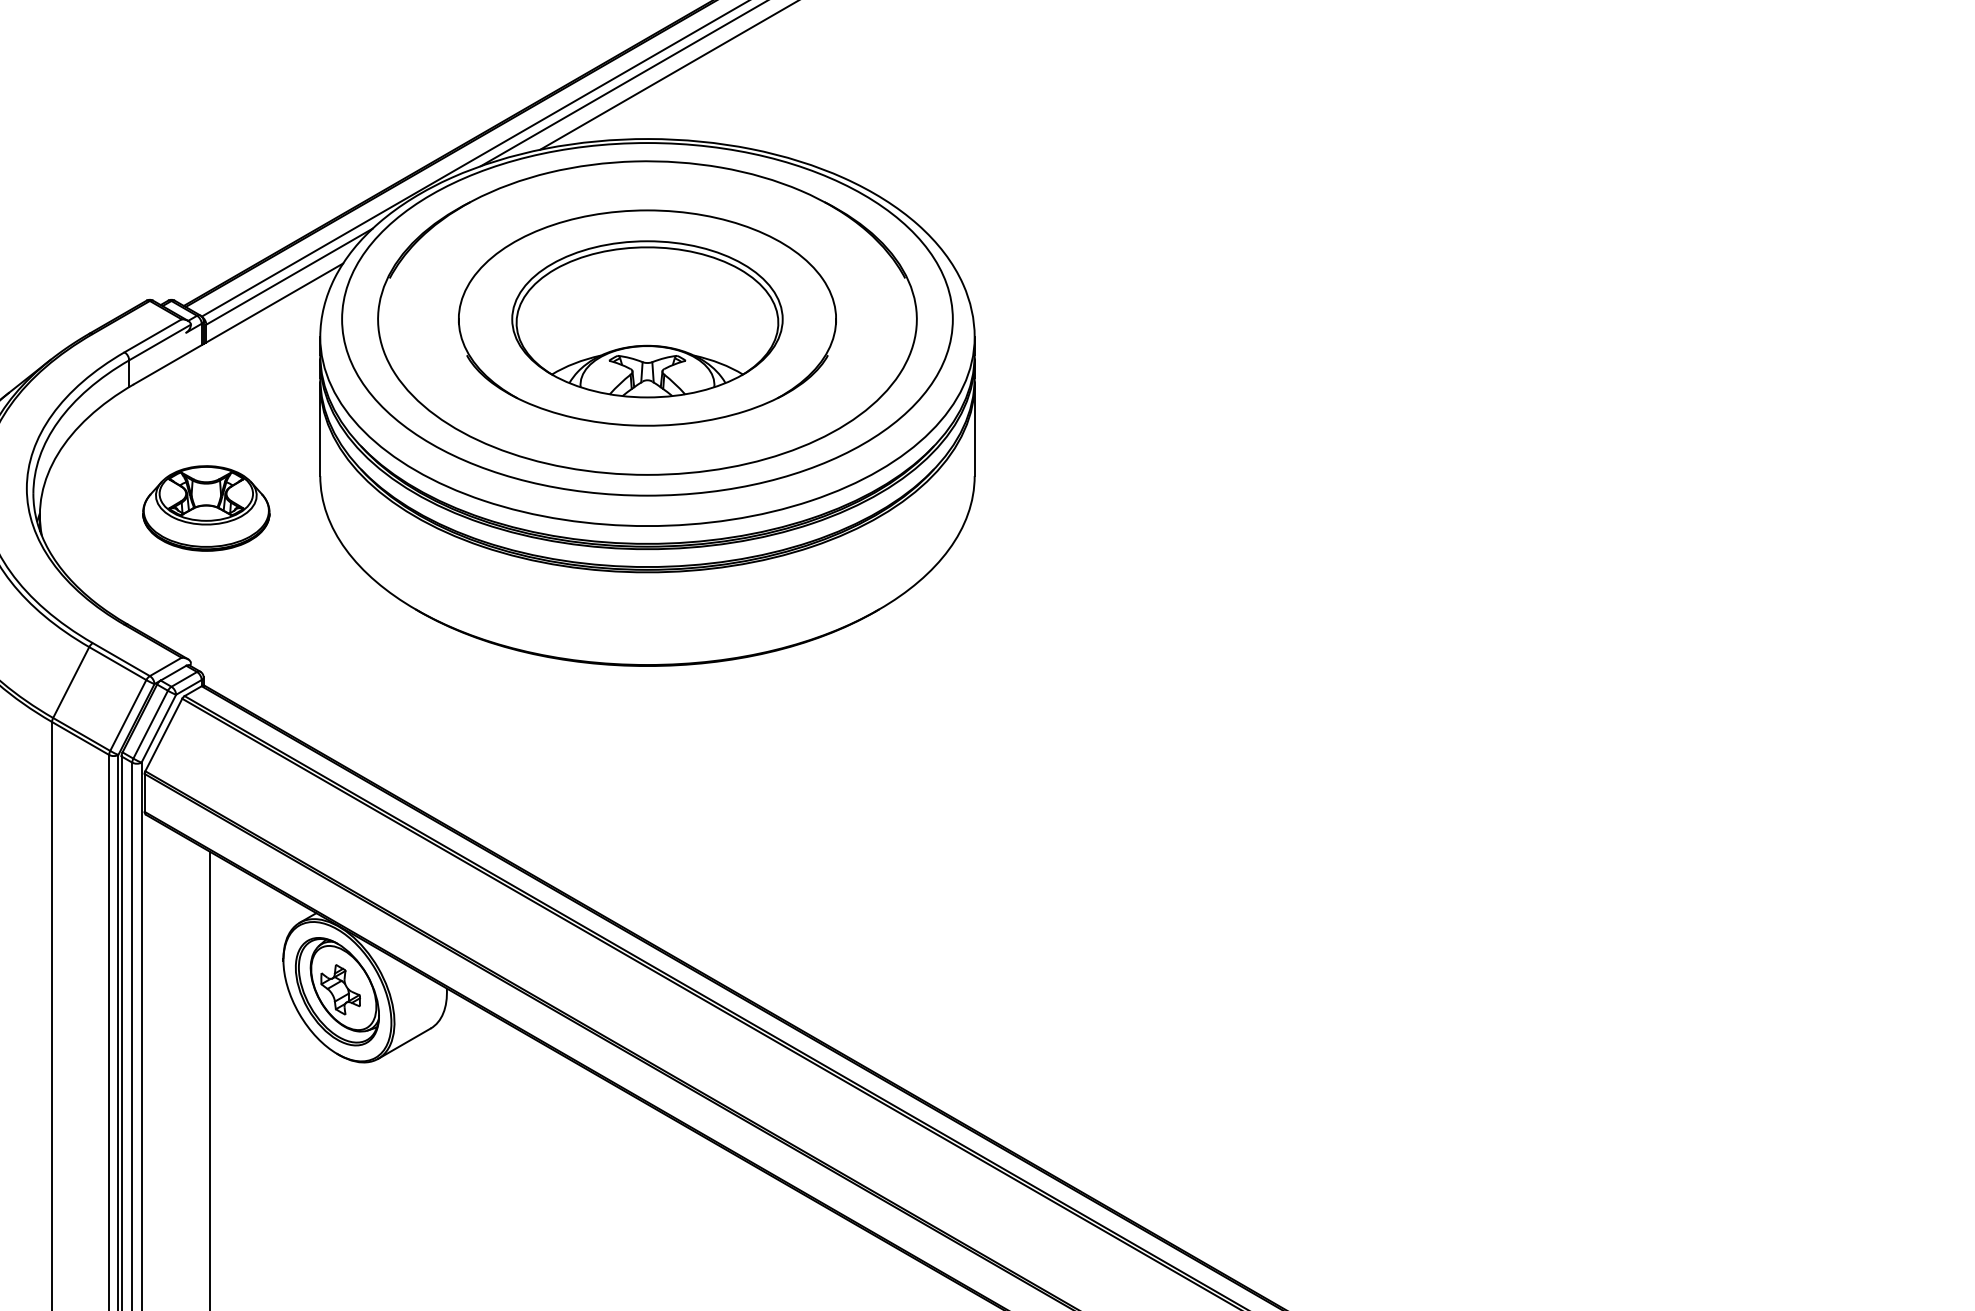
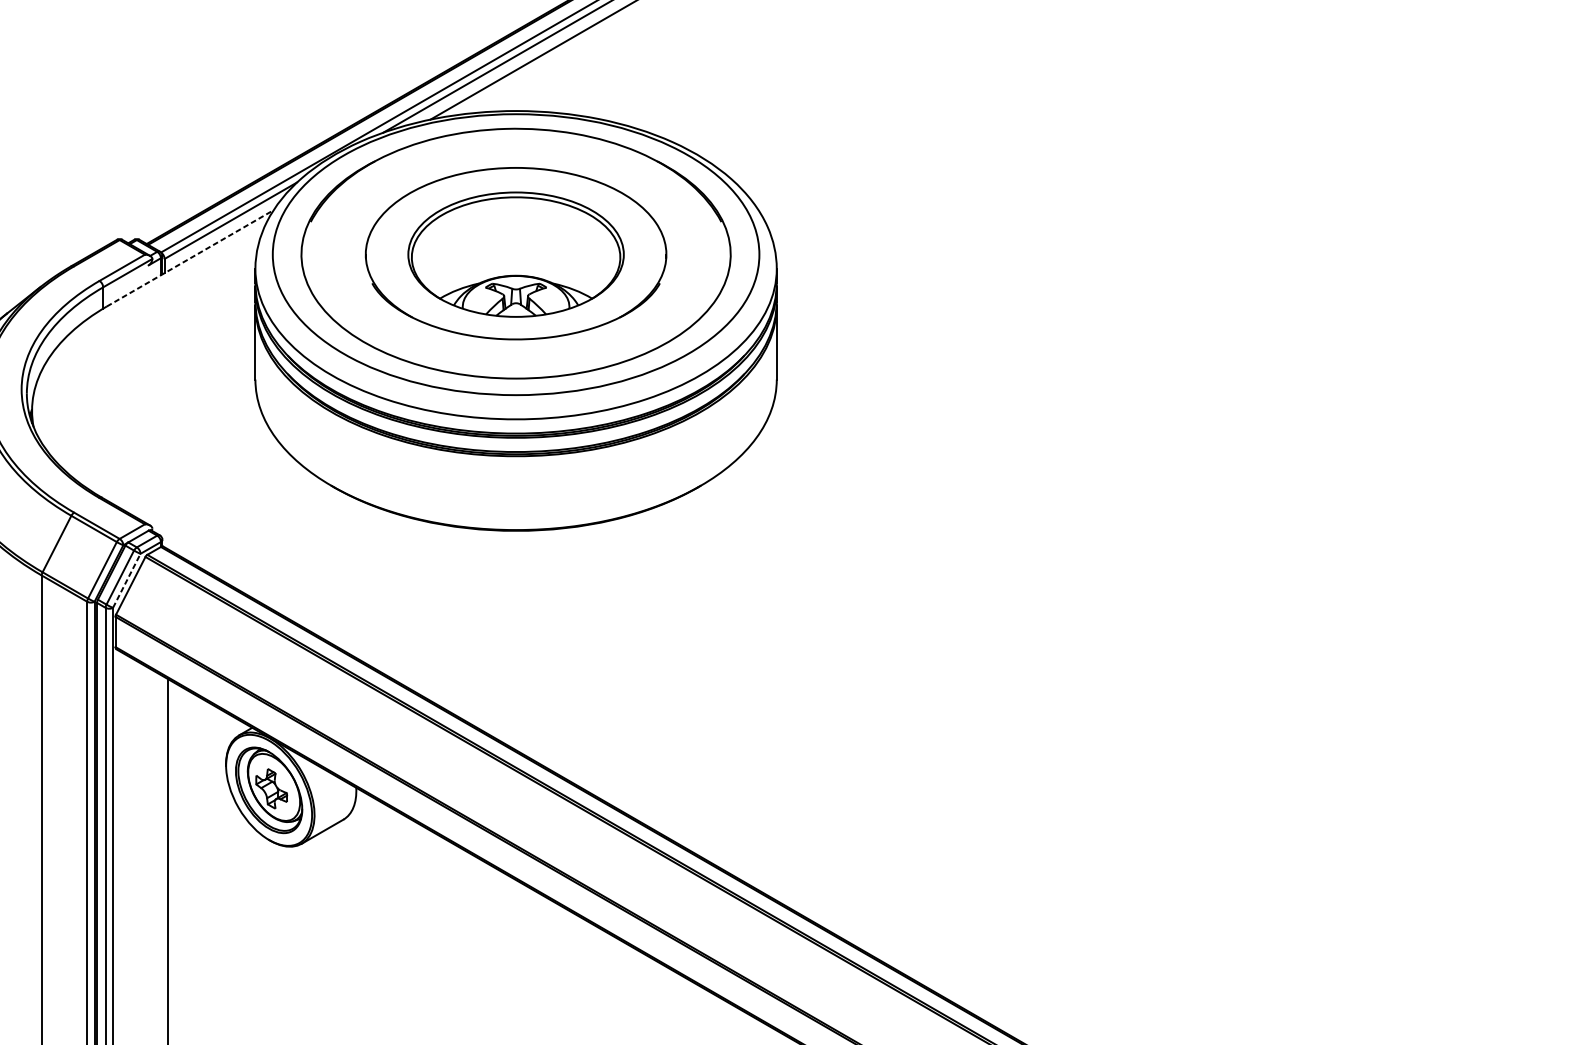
line: (238, 323) -> (190, 257), solid -> dashed
part: (206, 508) -> (164, 405), removed
line: (159, 728) -> (127, 580), solid -> dashed

